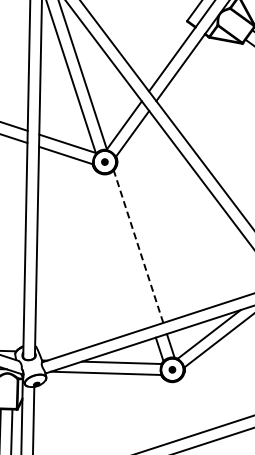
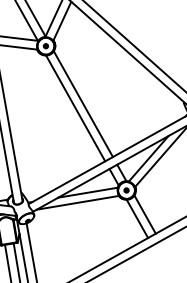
line: (138, 246) -> (83, 103), dashed -> solid
line: (127, 250) -> (75, 108), added
line: (190, 405) -> (145, 214), added
line: (179, 409) -> (137, 218), added

